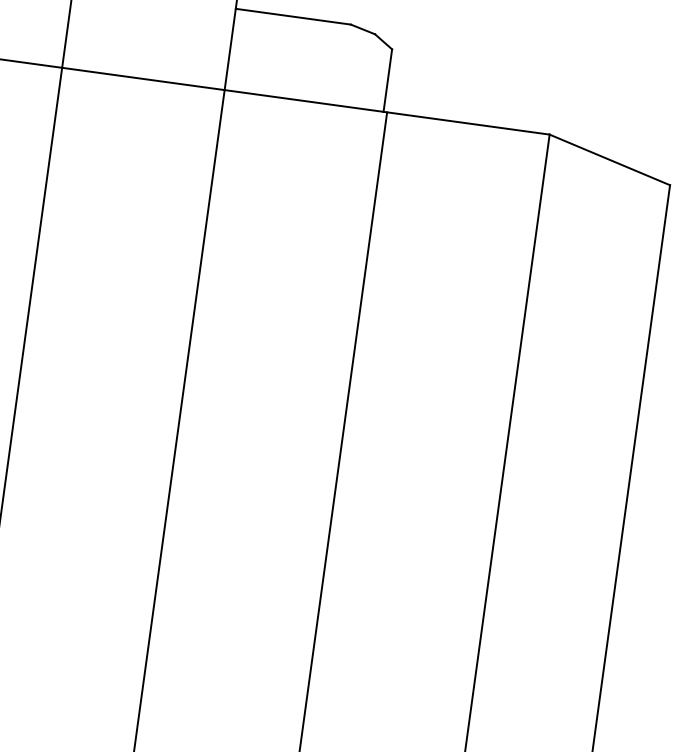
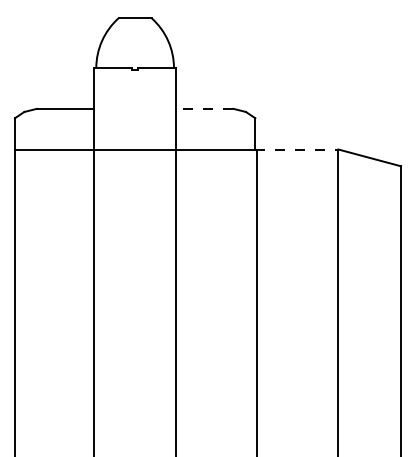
line: (293, 15) -> (204, 108), solid -> dashed
line: (465, 123) -> (296, 149), solid -> dashed

